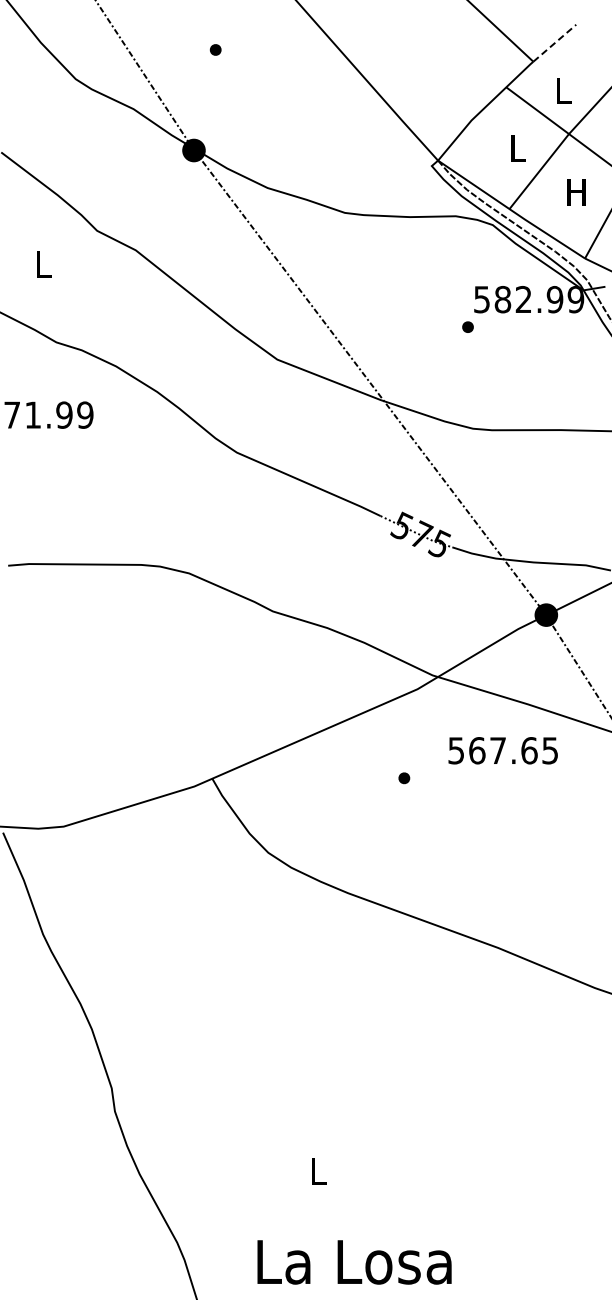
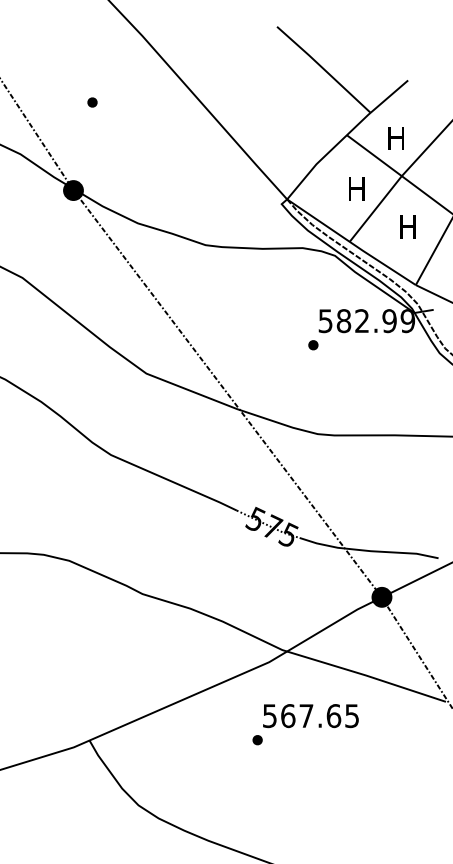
line: (555, 42) -> (389, 95), dashed -> solid
text: (562, 90) -> (396, 138), L -> H
text: (516, 148) -> (355, 188), L -> H
text: (502, 750) -> (310, 715), moved

